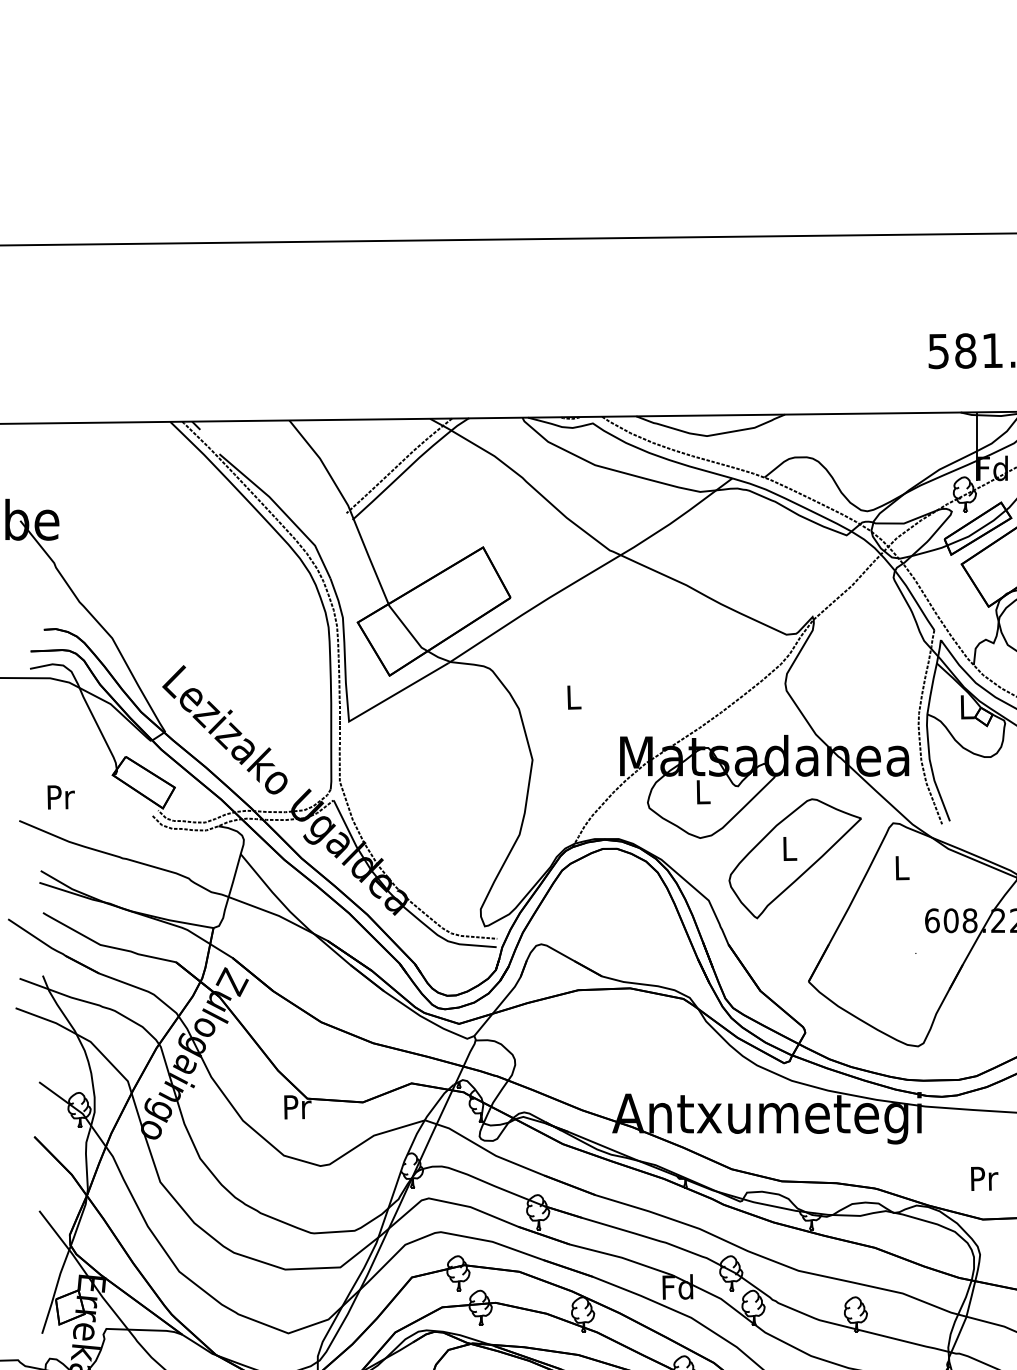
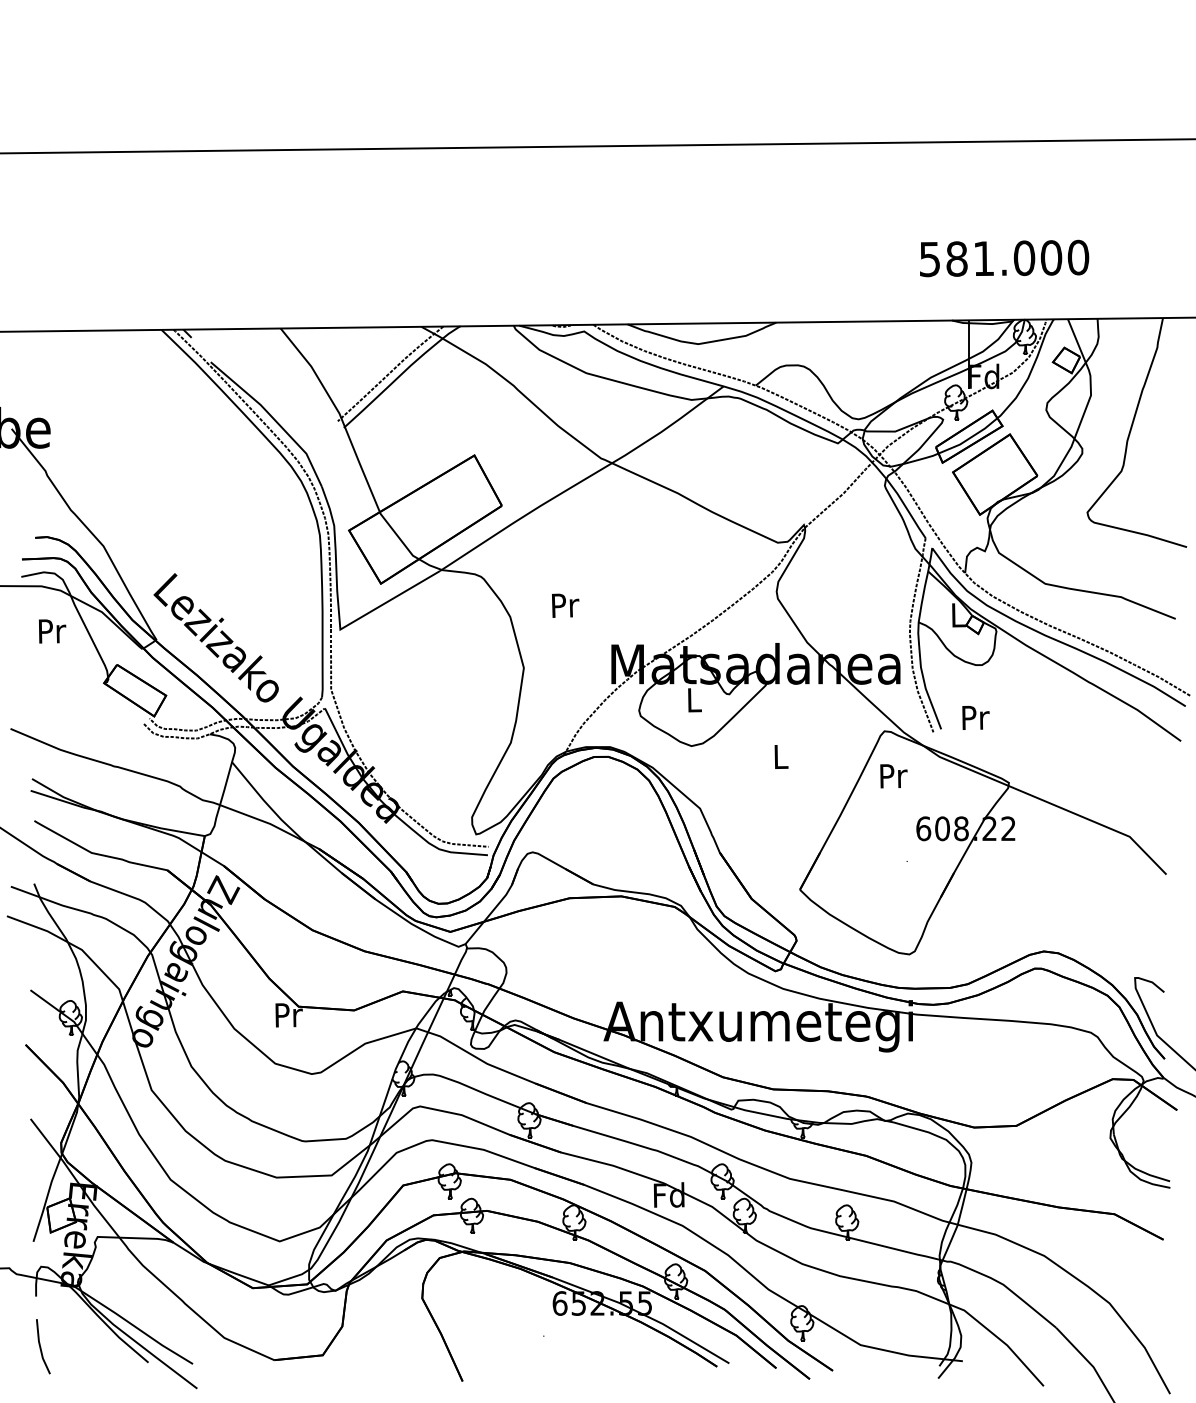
text: (574, 697) -> (565, 605), L -> Pr
text: (61, 797) -> (52, 631), moved
part: (794, 858) -> (785, 766), removed
text: (902, 868) -> (893, 776), L -> Pr
text: (984, 1178) -> (975, 717), moved

